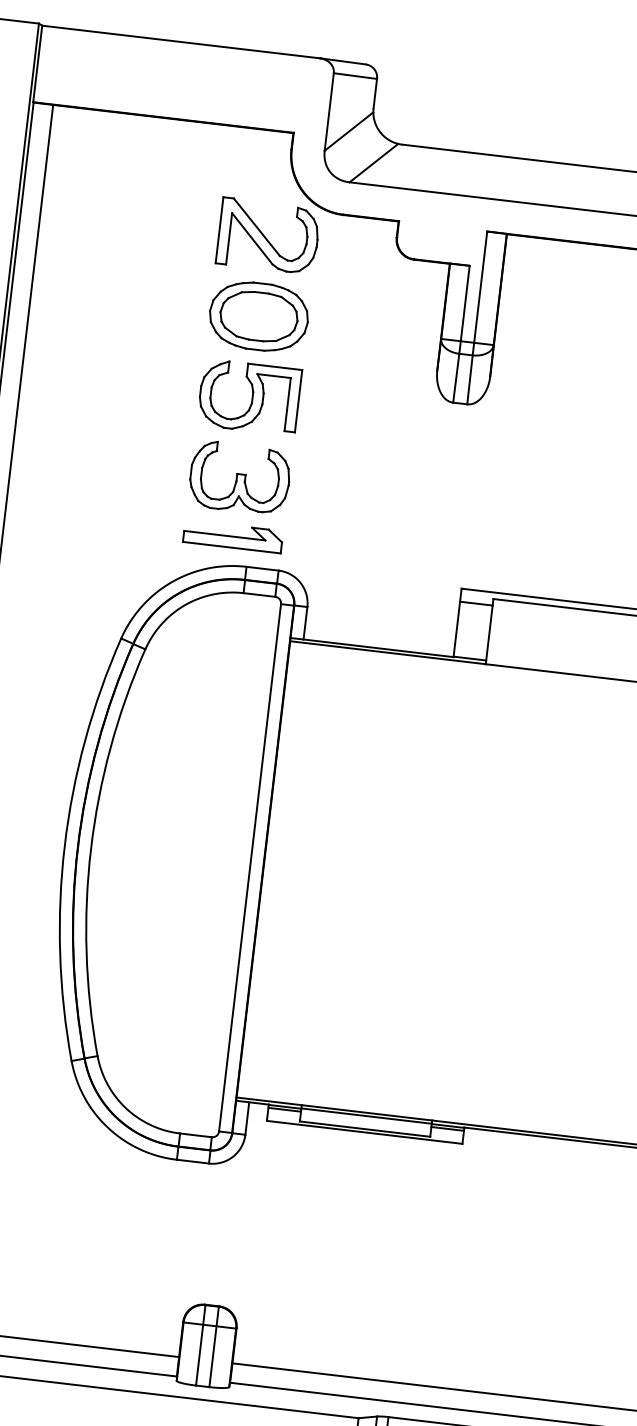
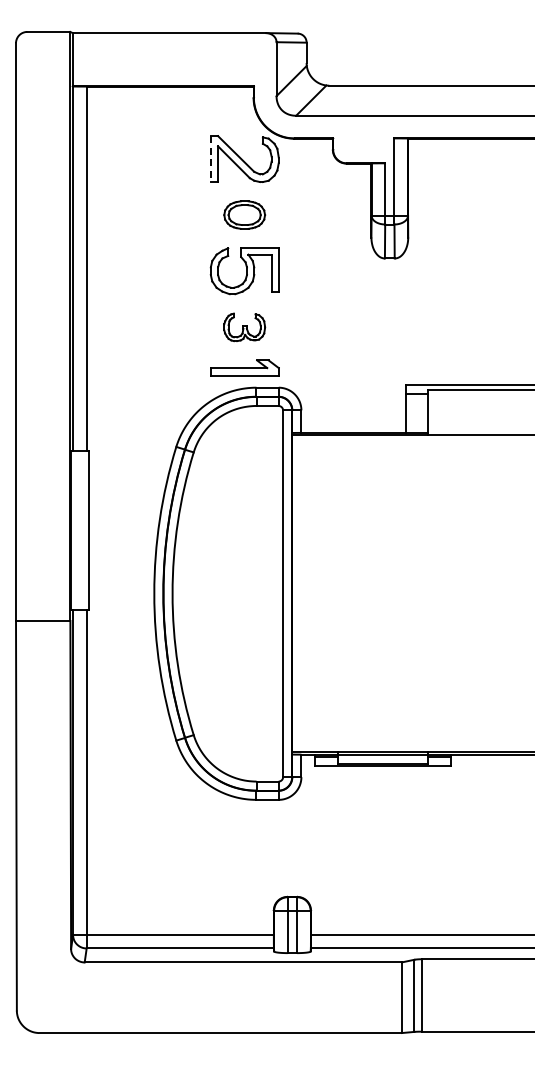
line: (218, 230) -> (210, 159), solid -> dashed
part: (258, 315) -> (244, 214), size x0.6
part: (239, 478) -> (244, 327), size x0.6

